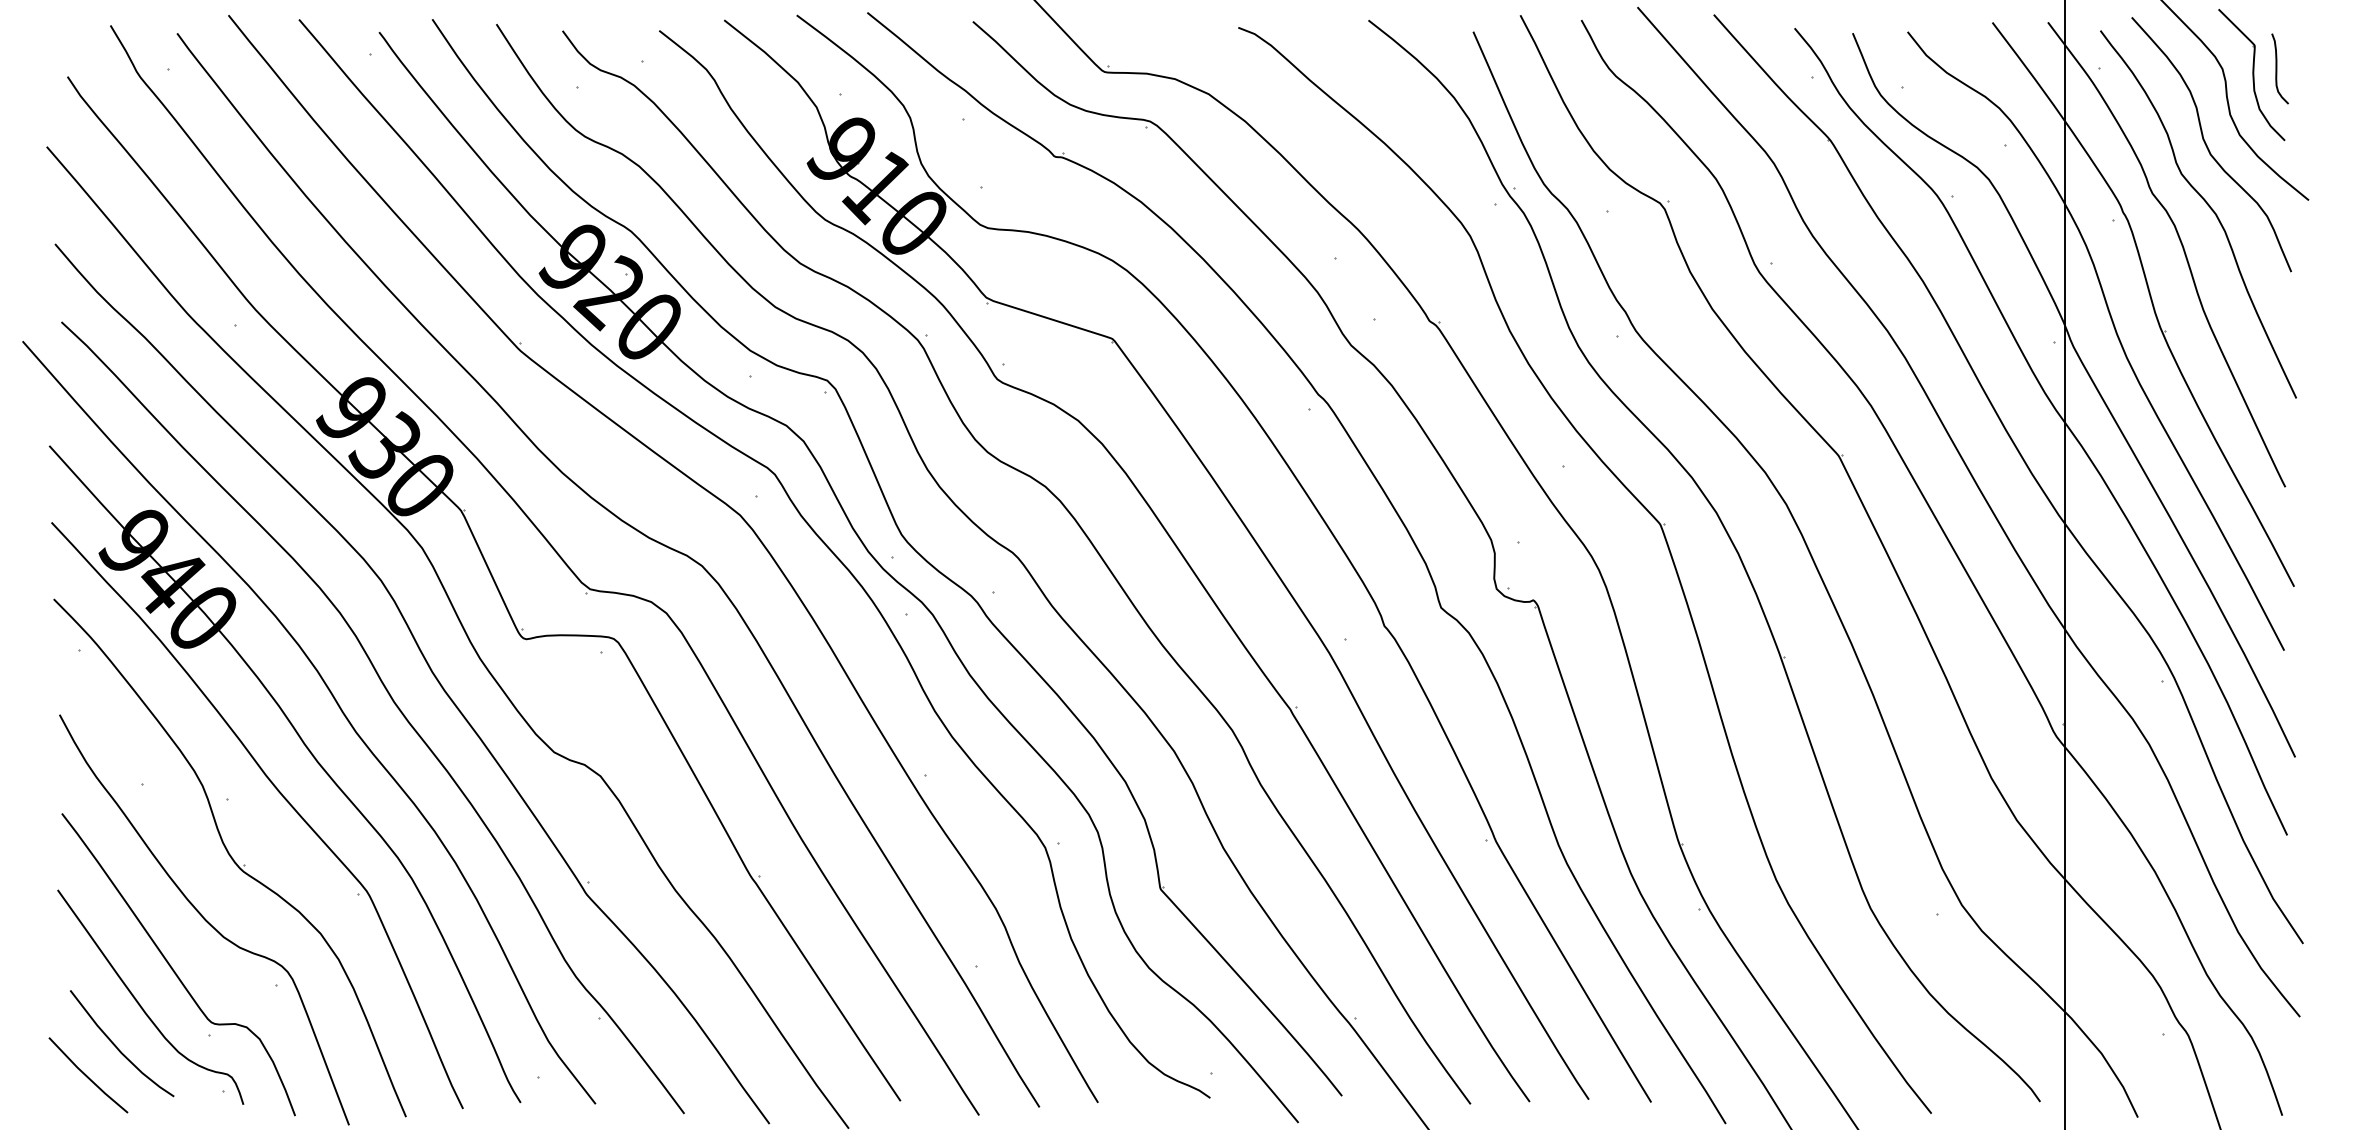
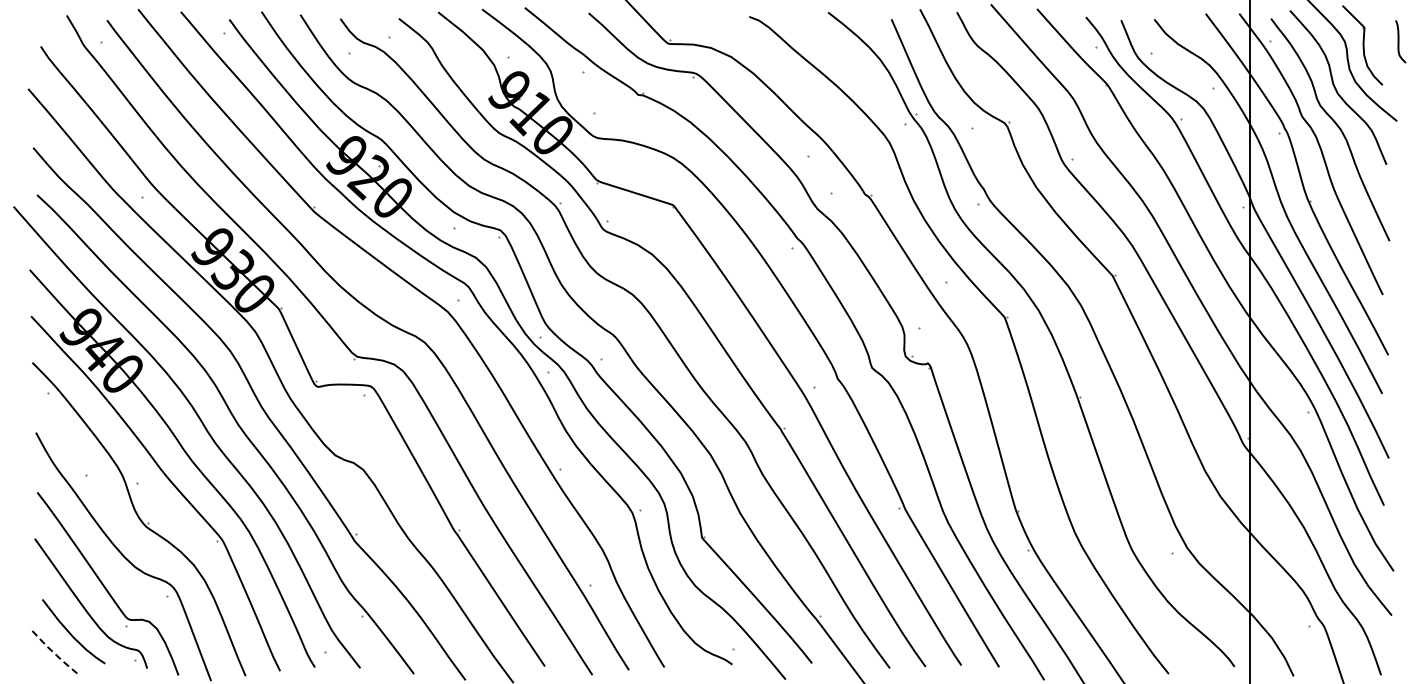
curve: (2277, 68) -> (1399, 41), moved
line: (86, 1076) -> (52, 651), solid -> dashed

